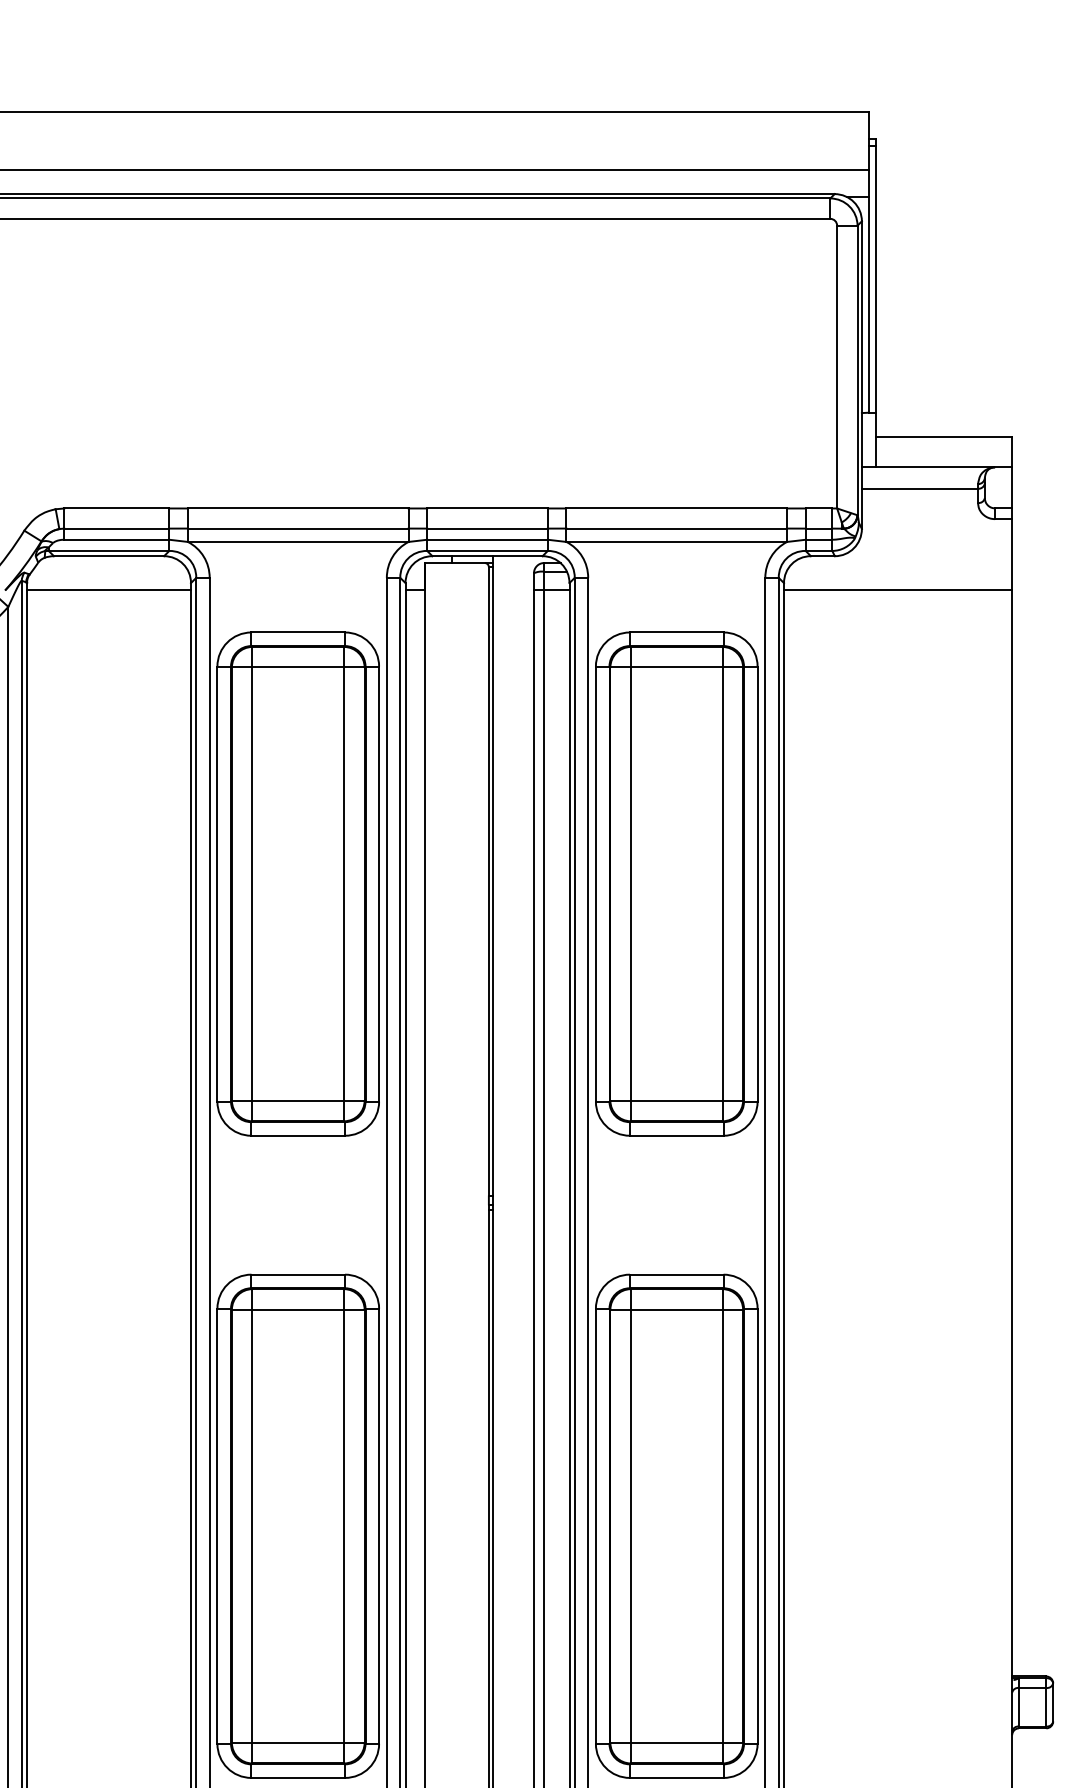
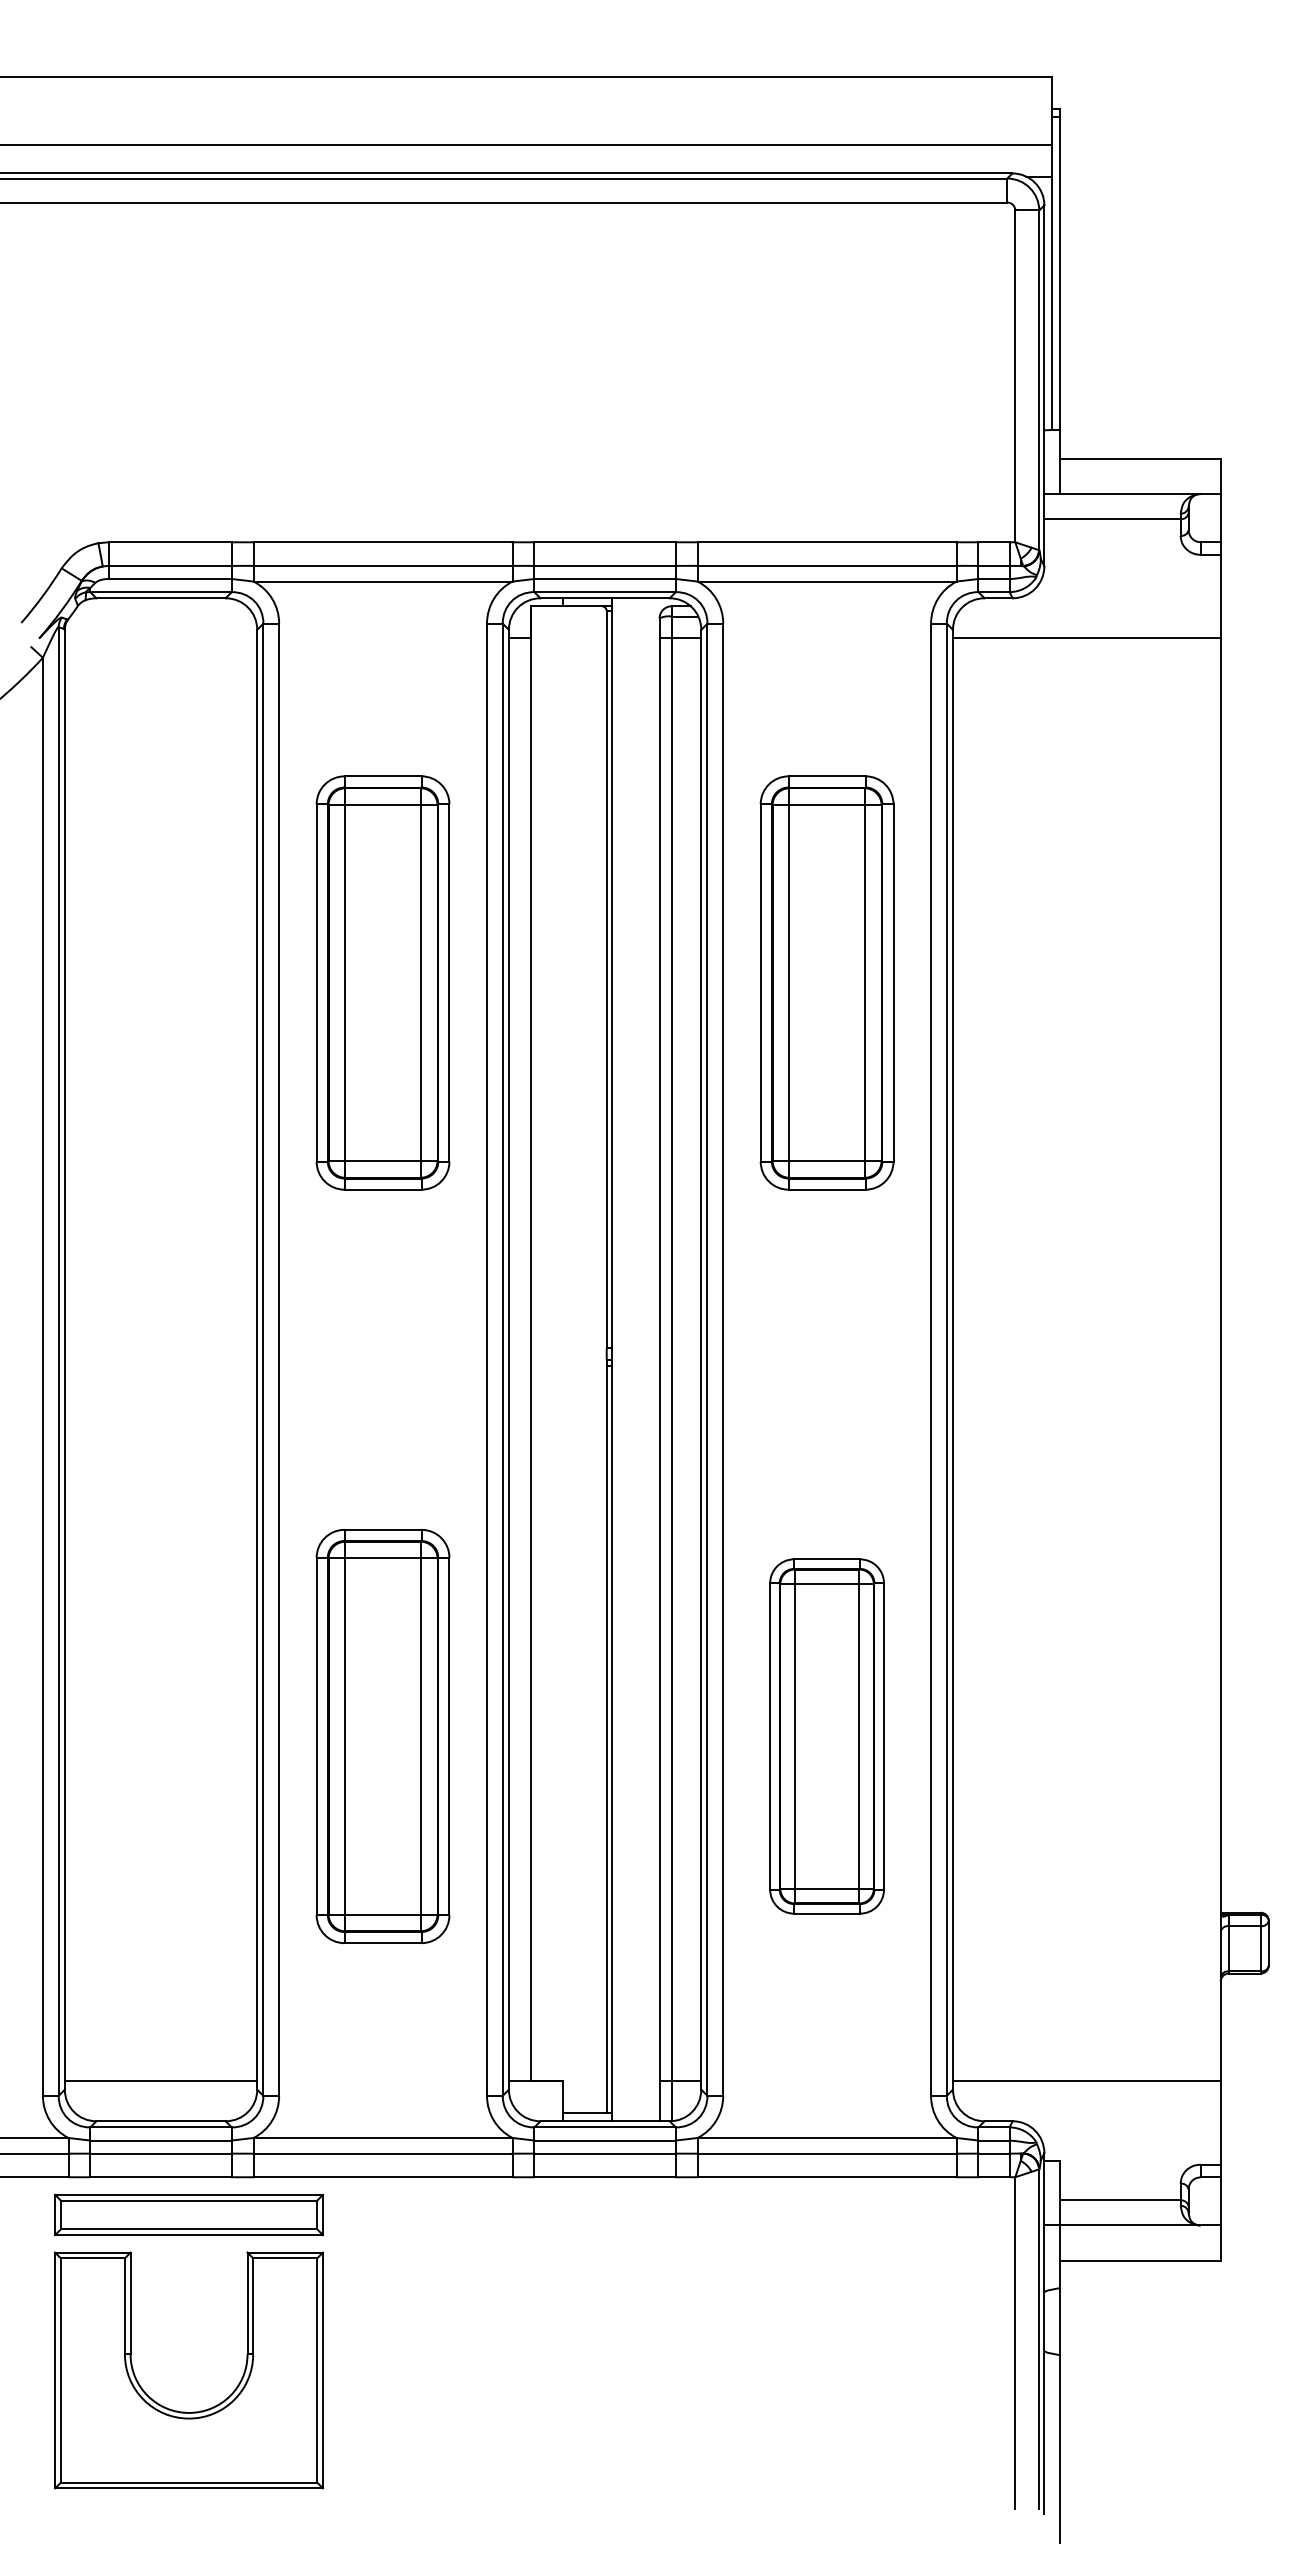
line: (108, 590) -> (160, 638), removed
part: (297, 883) -> (382, 982), size x0.7
part: (676, 883) -> (826, 982), size x0.7
part: (297, 1526) -> (382, 1736), size x0.7
part: (676, 1526) -> (826, 1736), size x0.6

